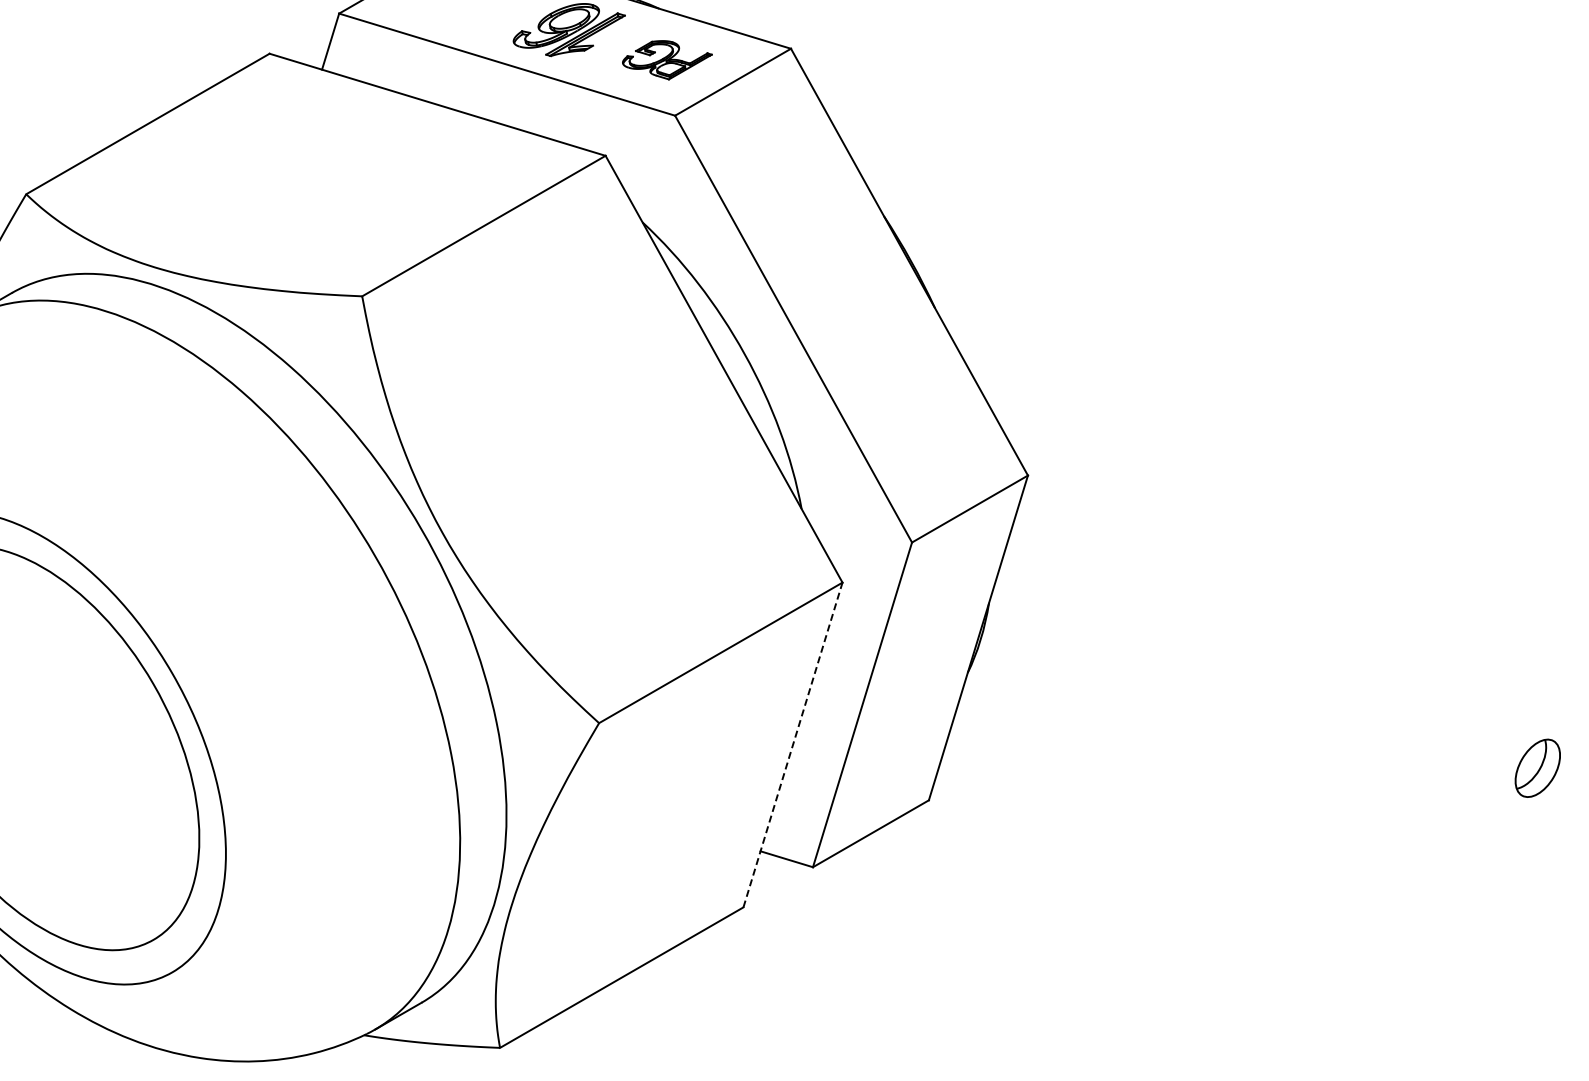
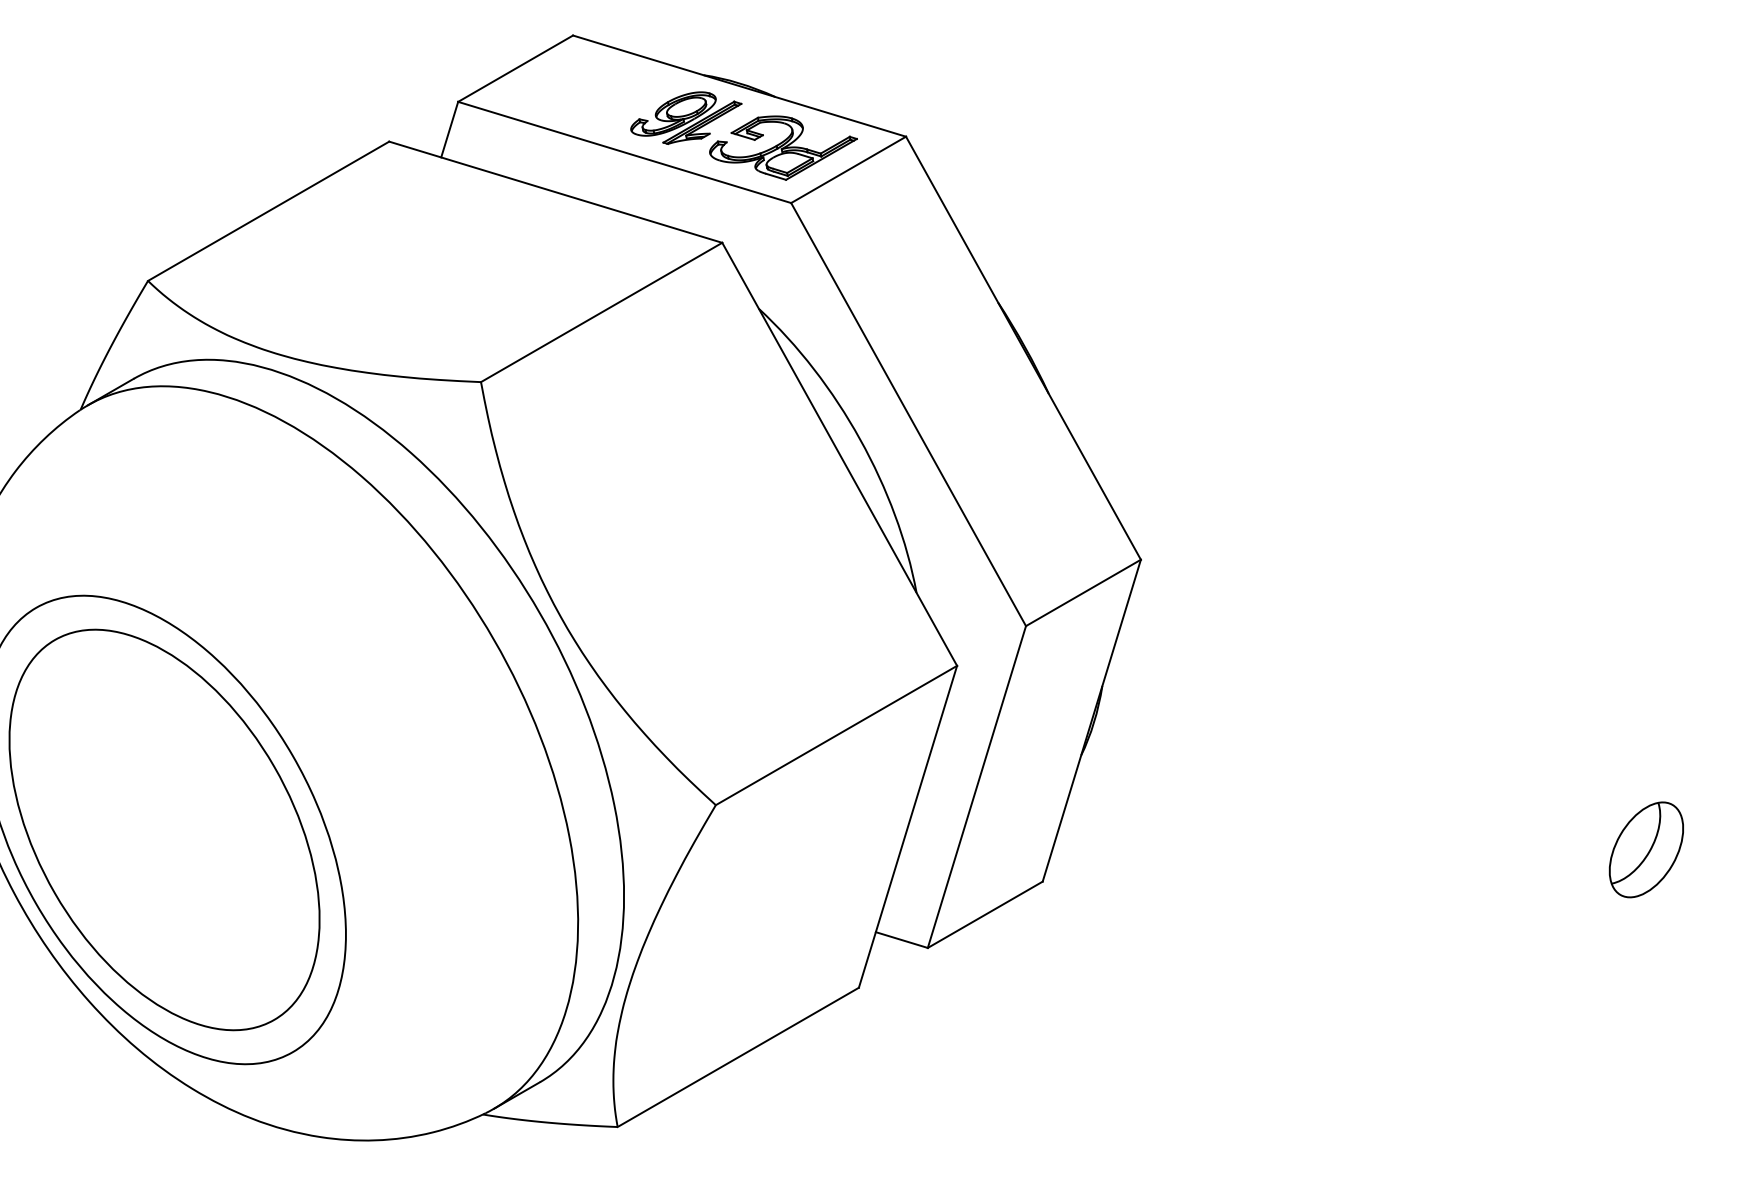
part: (667, 59) -> (783, 147), size x1.67
line: (793, 744) -> (908, 826), dashed -> solid
part: (1537, 767) -> (1645, 849), size x1.67

